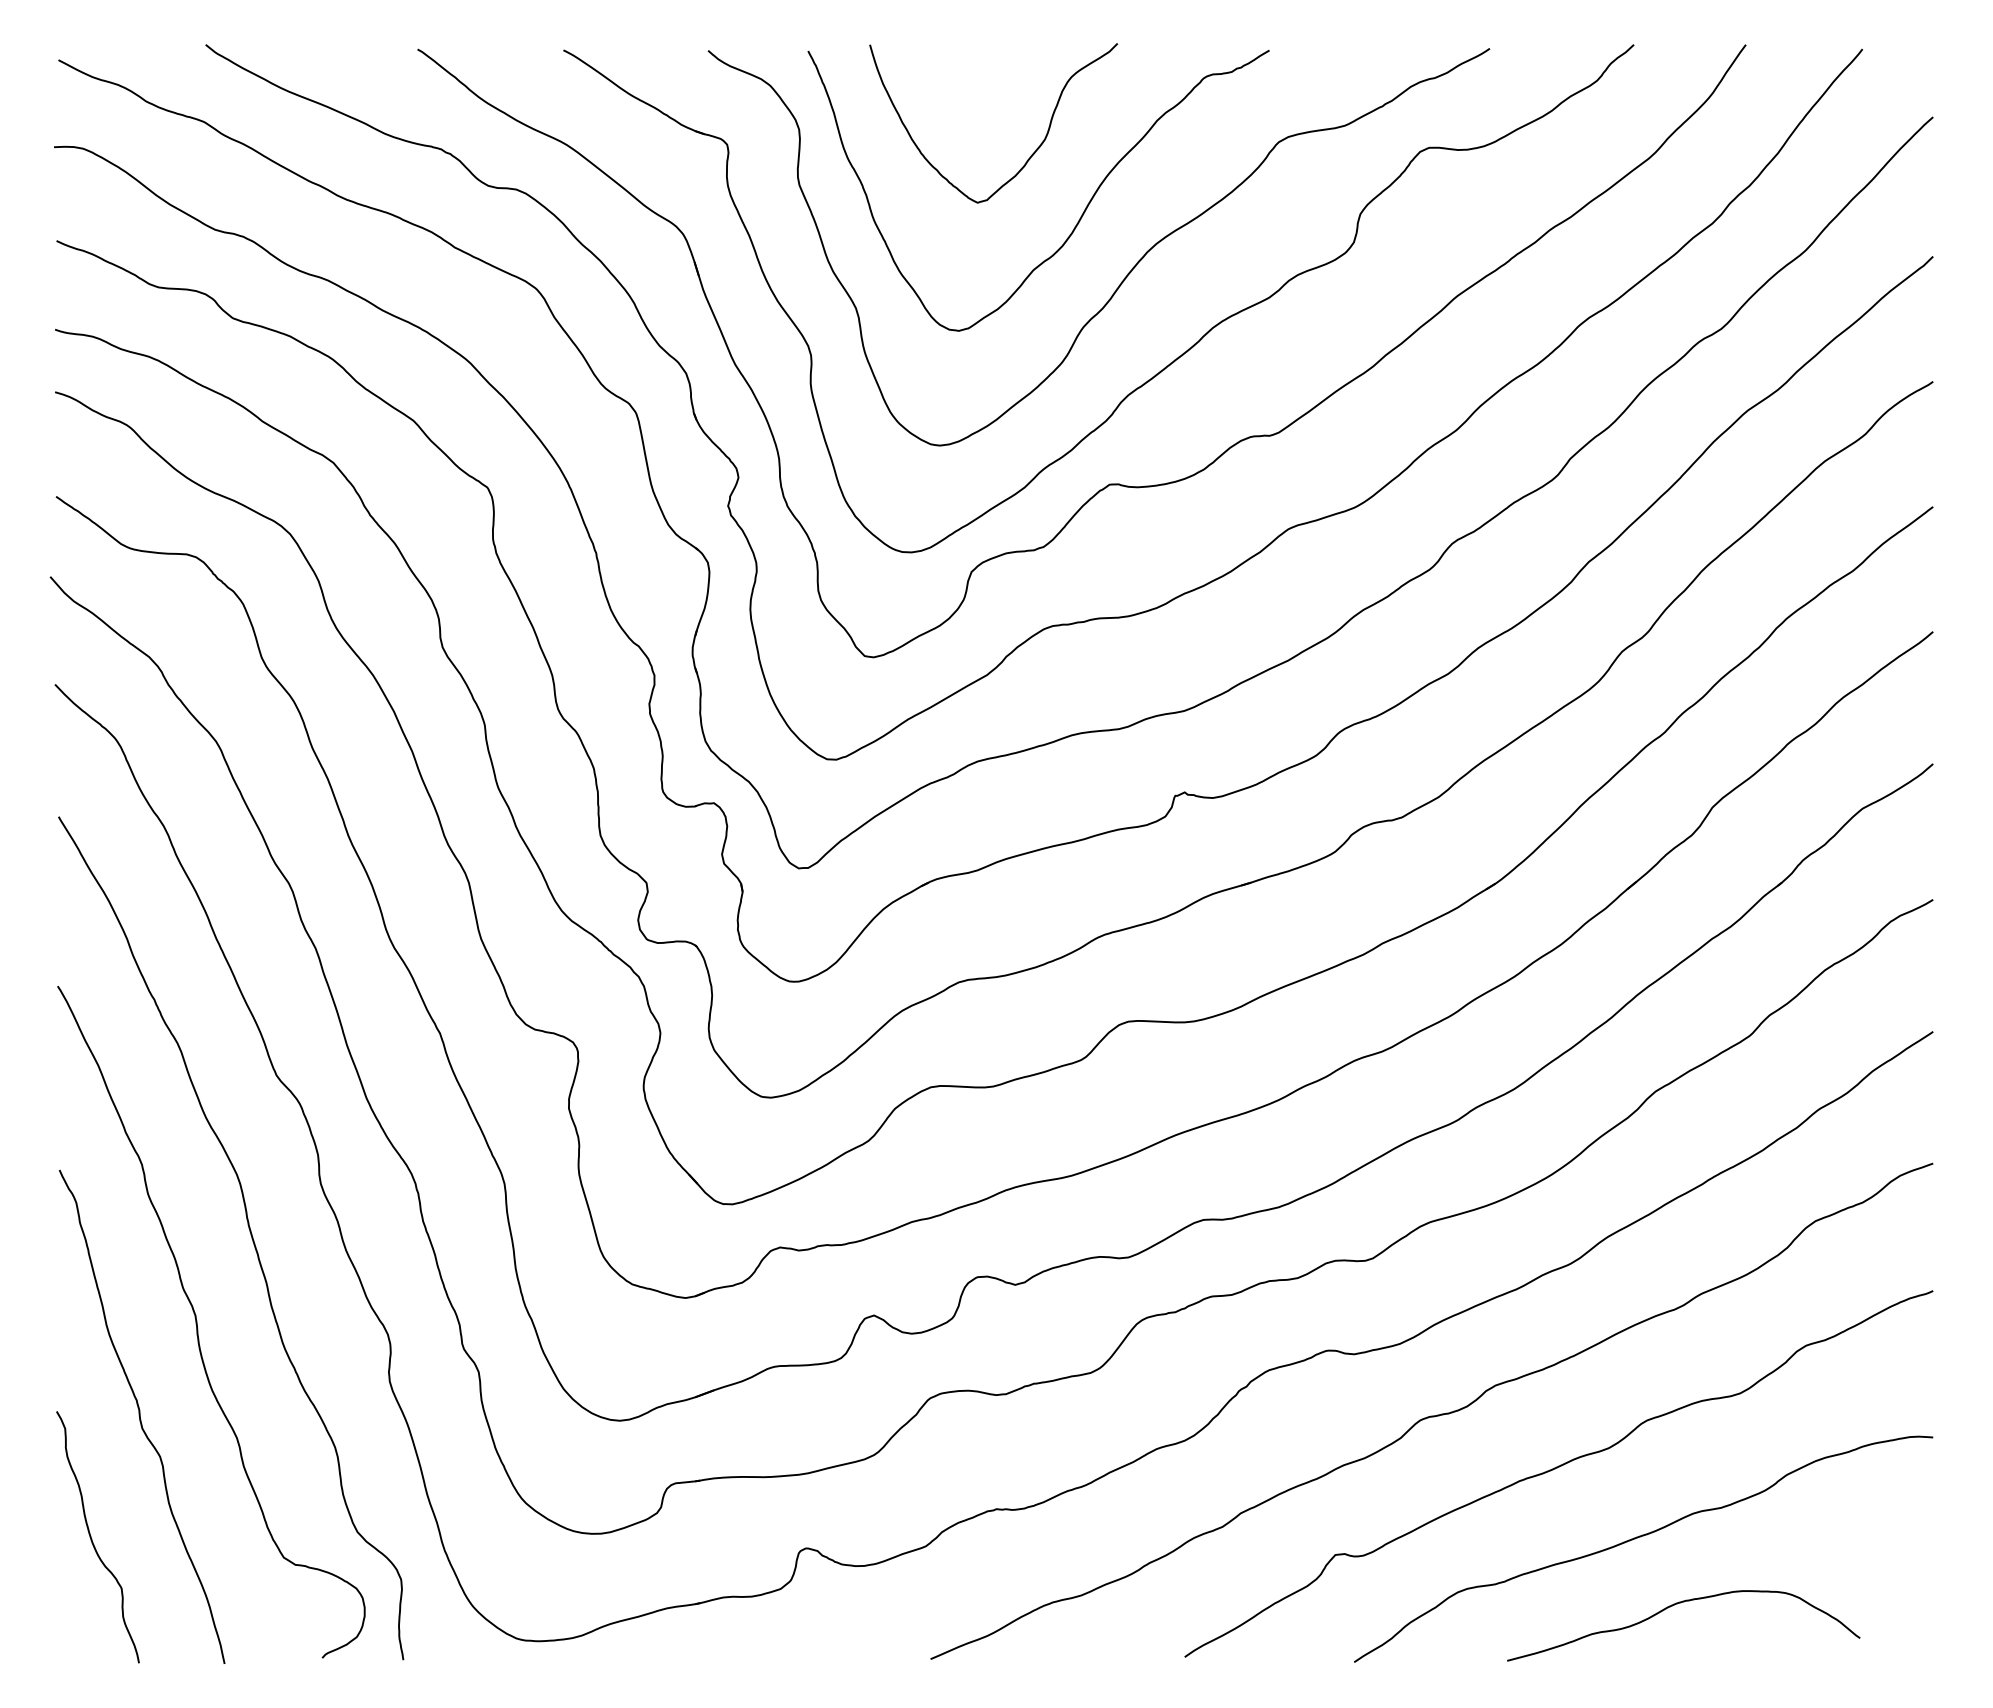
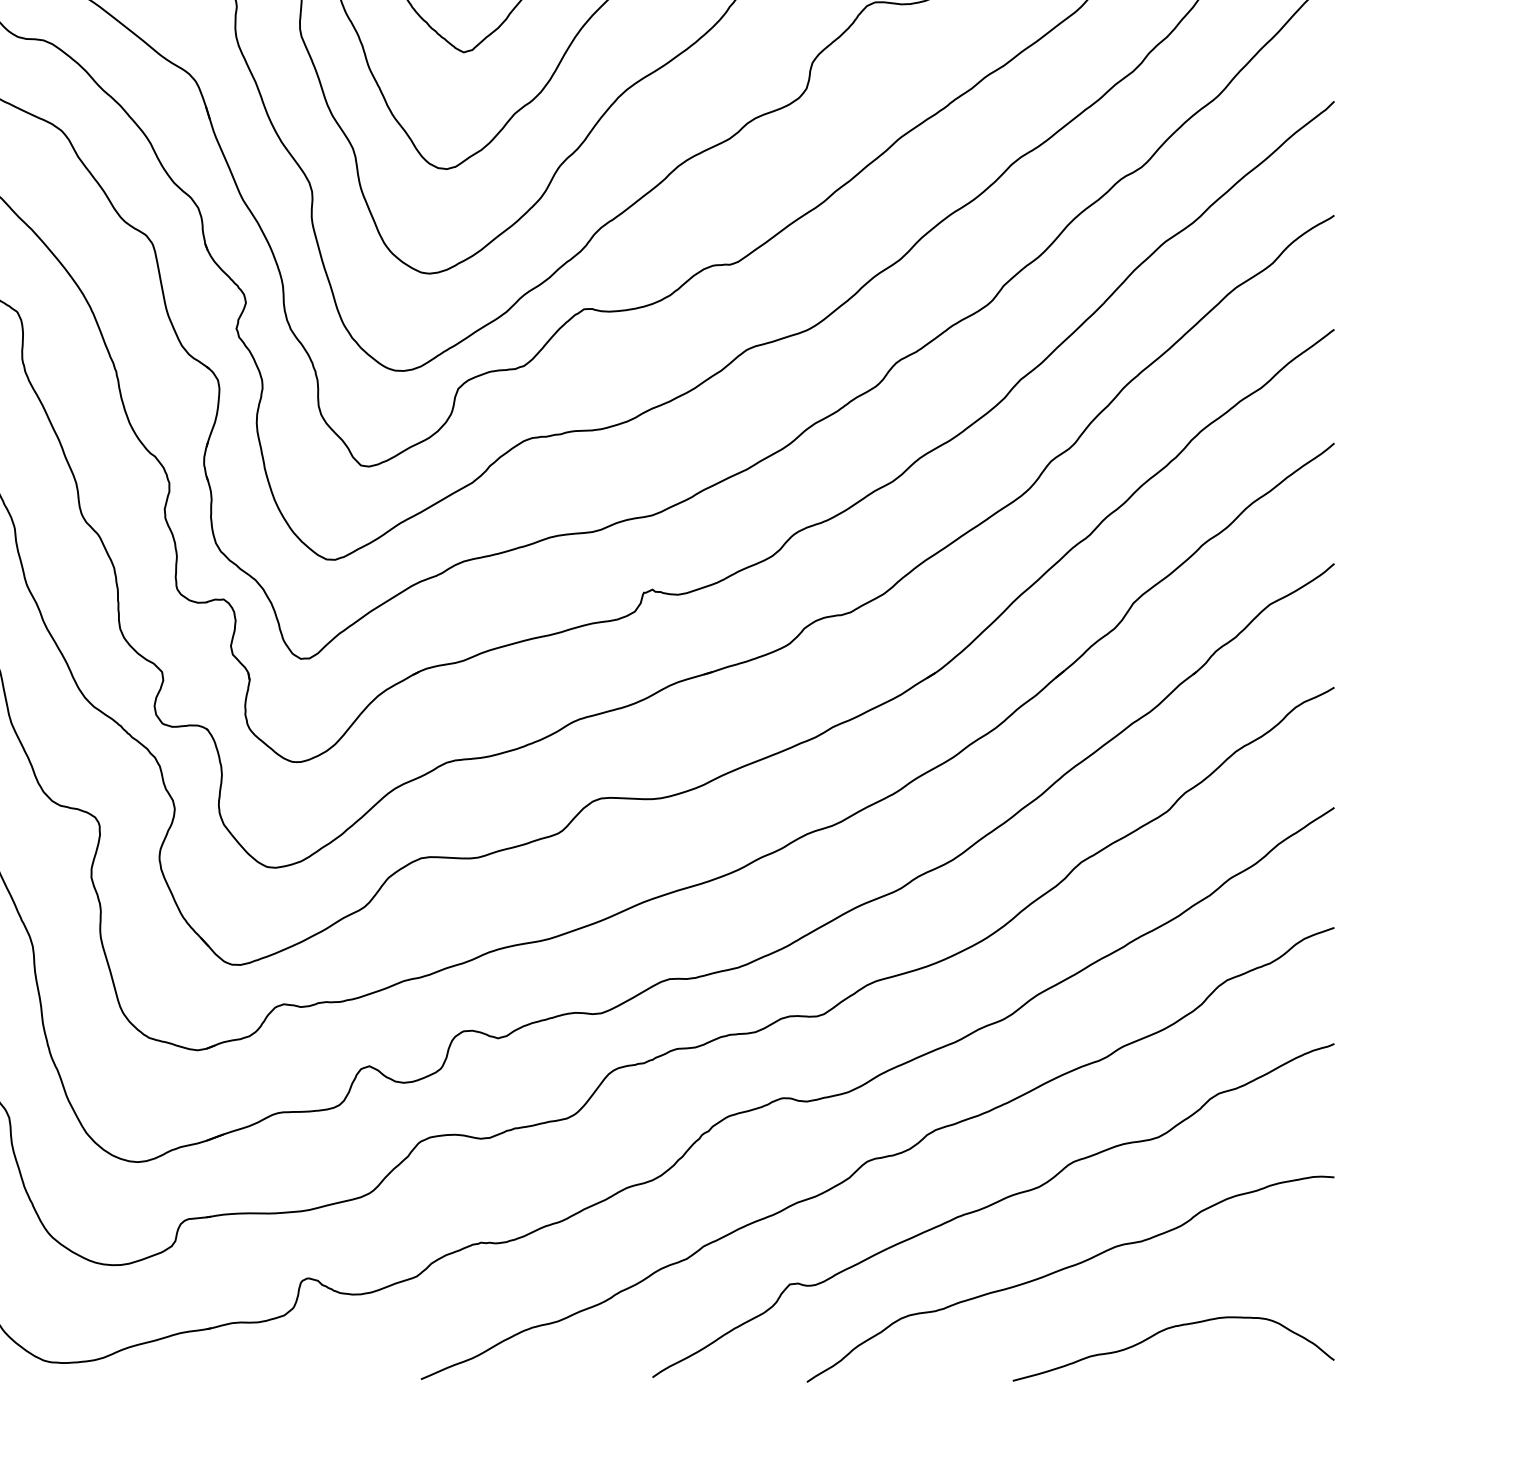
curve: (1677, 1604) -> (1167, 1329), moved

